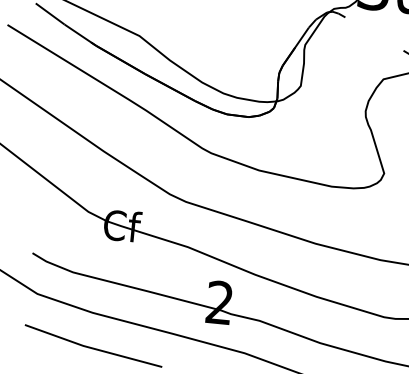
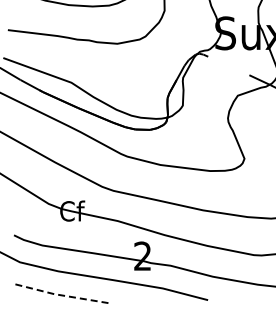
line: (91, 348) -> (59, 295), solid -> dashed

